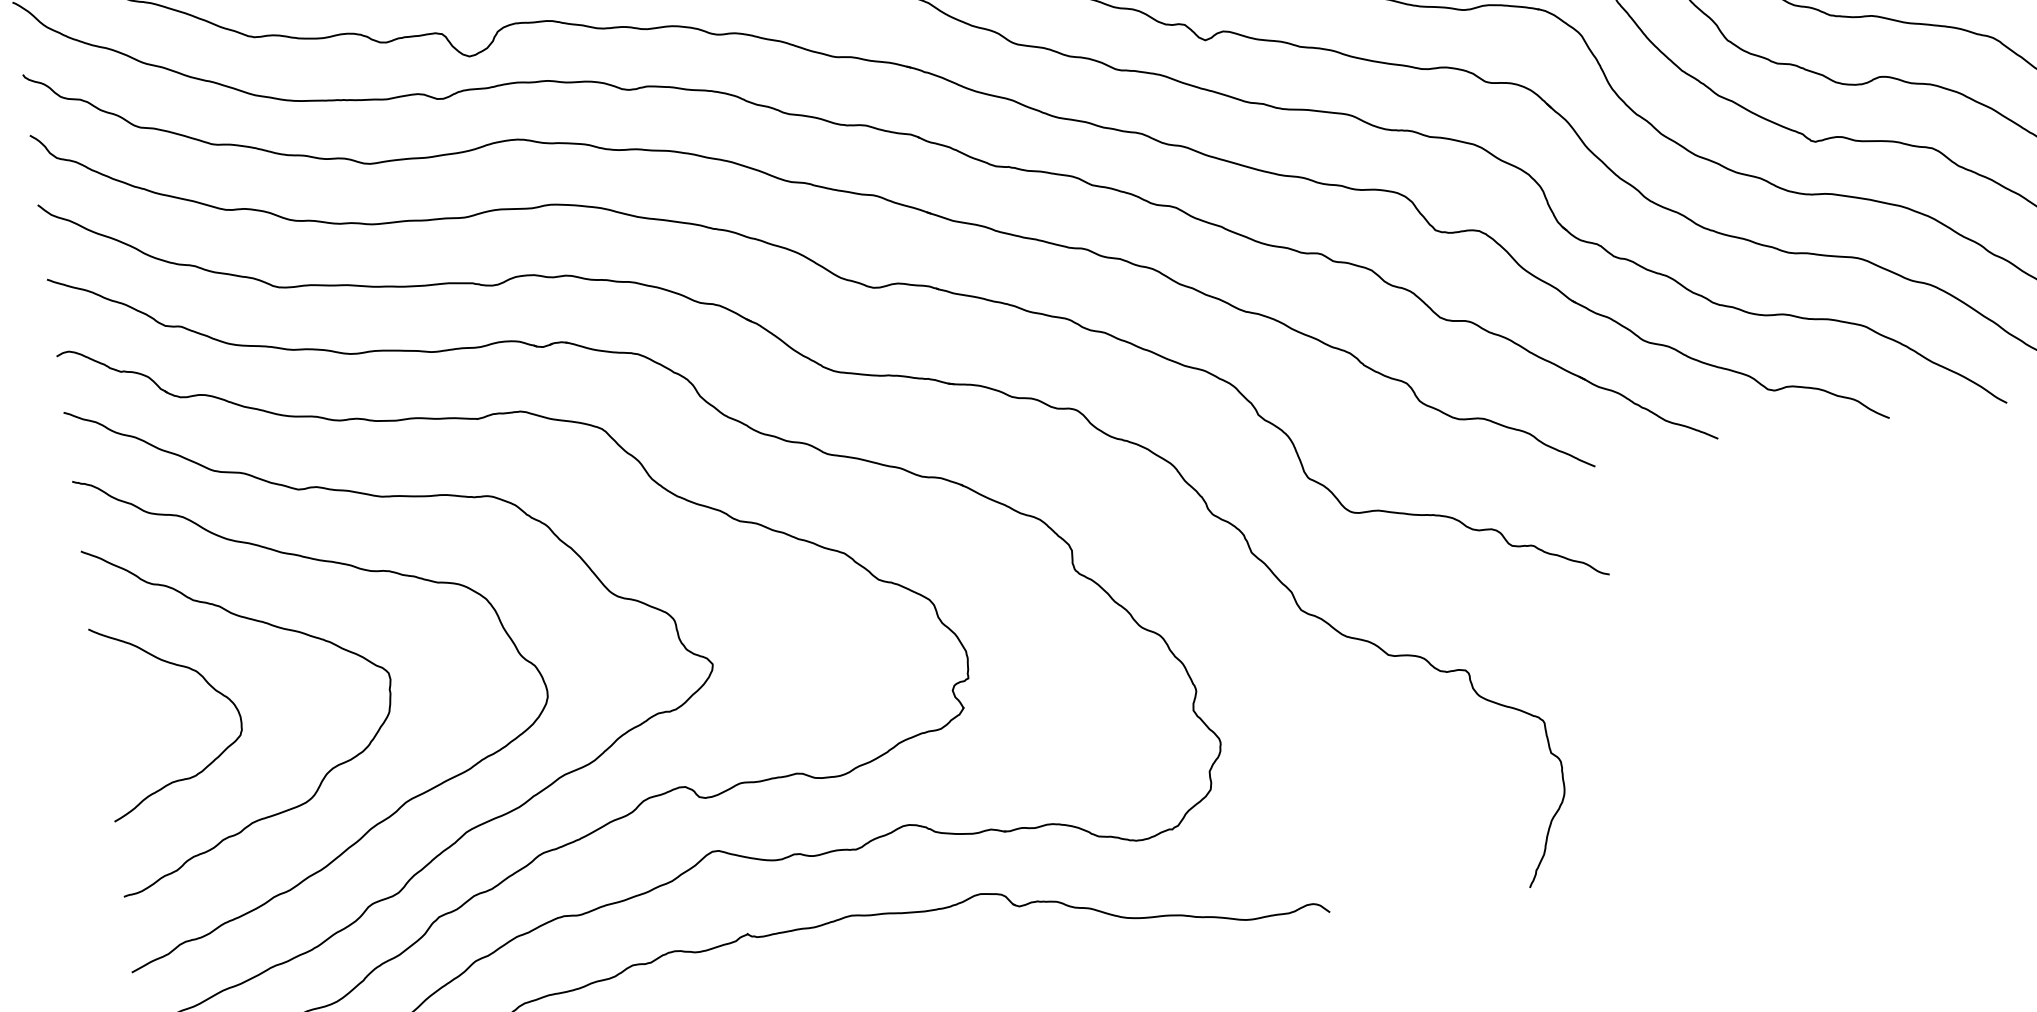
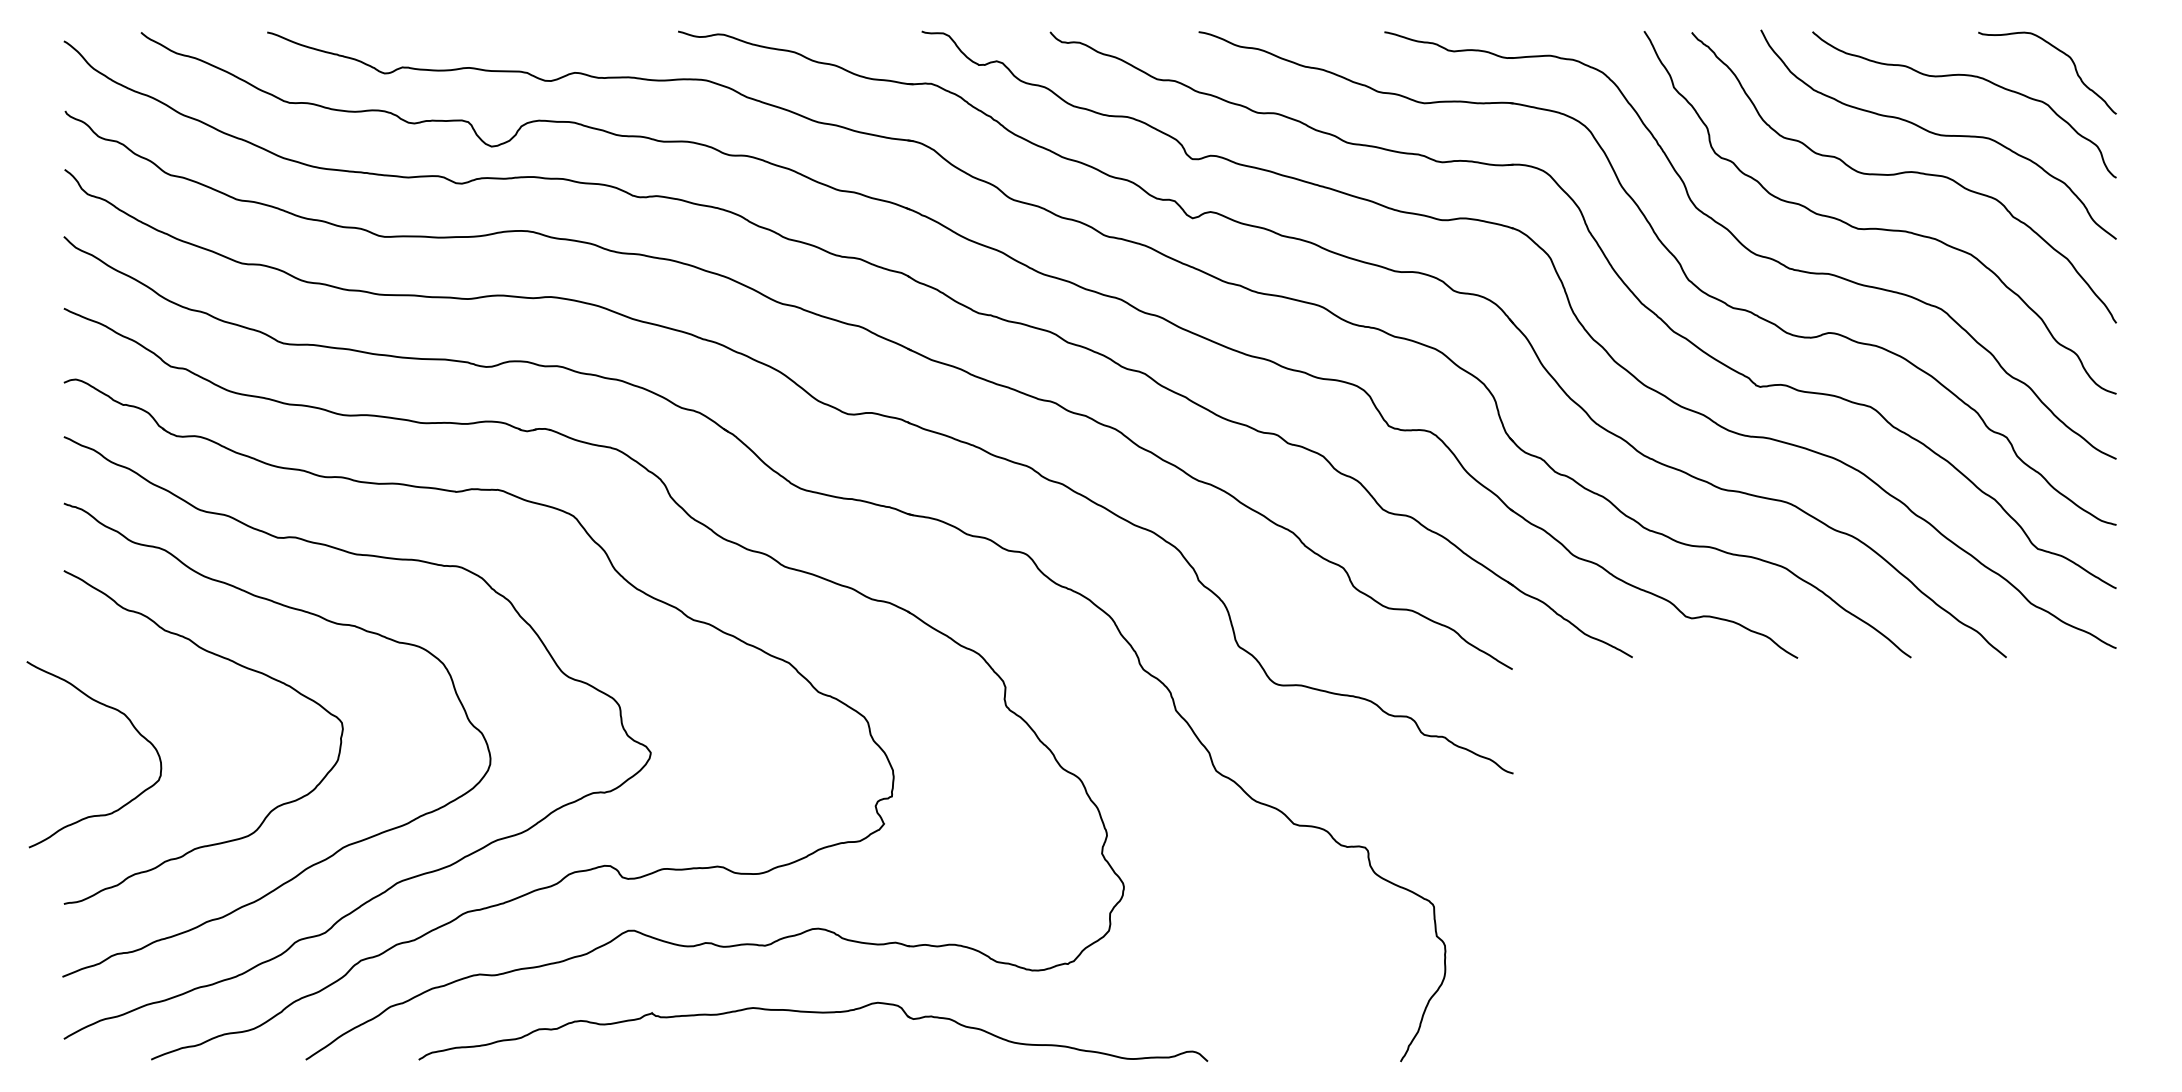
curve: (206, 682) -> (132, 726), moved

